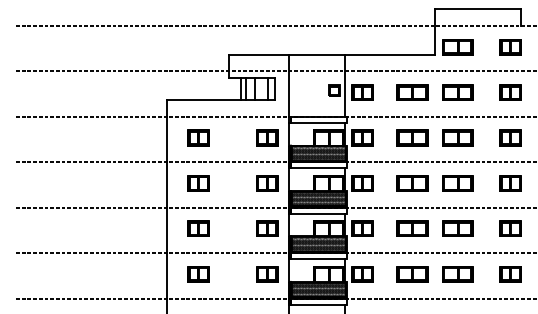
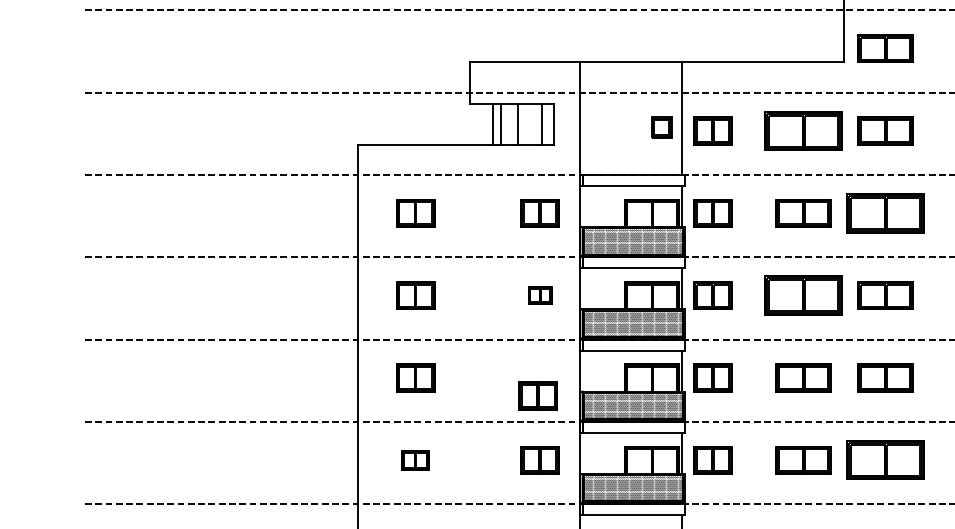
part: (412, 92) -> (803, 130), size x1.4
part: (457, 137) -> (884, 212), size x1.4
part: (267, 183) -> (540, 295), size x0.6
part: (412, 183) -> (803, 295), size x1.4
part: (267, 228) -> (538, 395), moved
part: (198, 274) -> (415, 460), size x0.7
part: (457, 274) -> (884, 460), size x1.4

